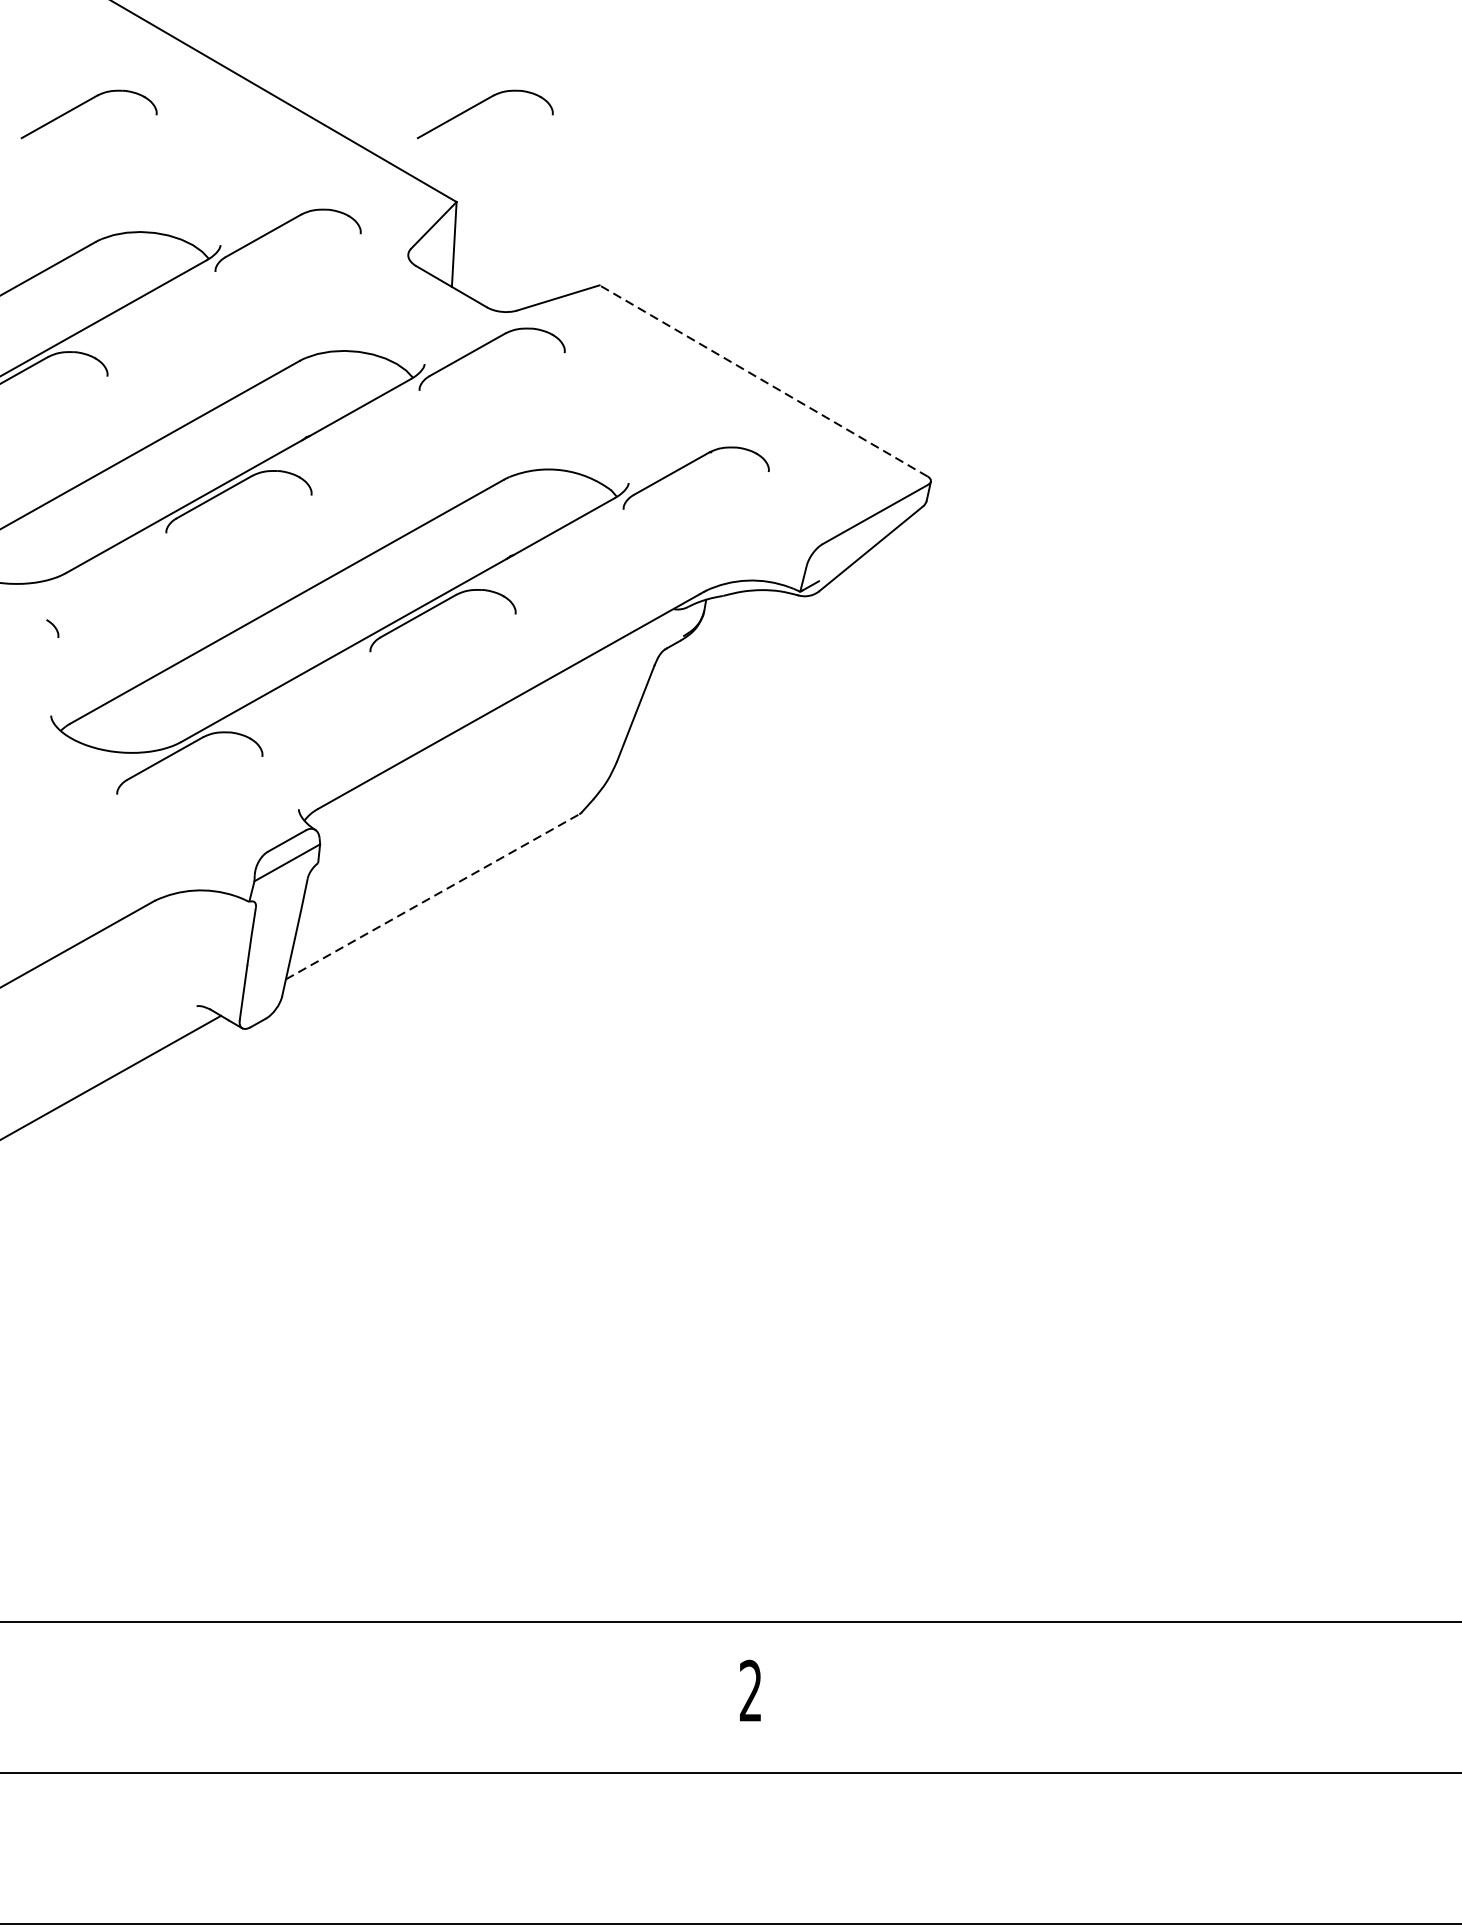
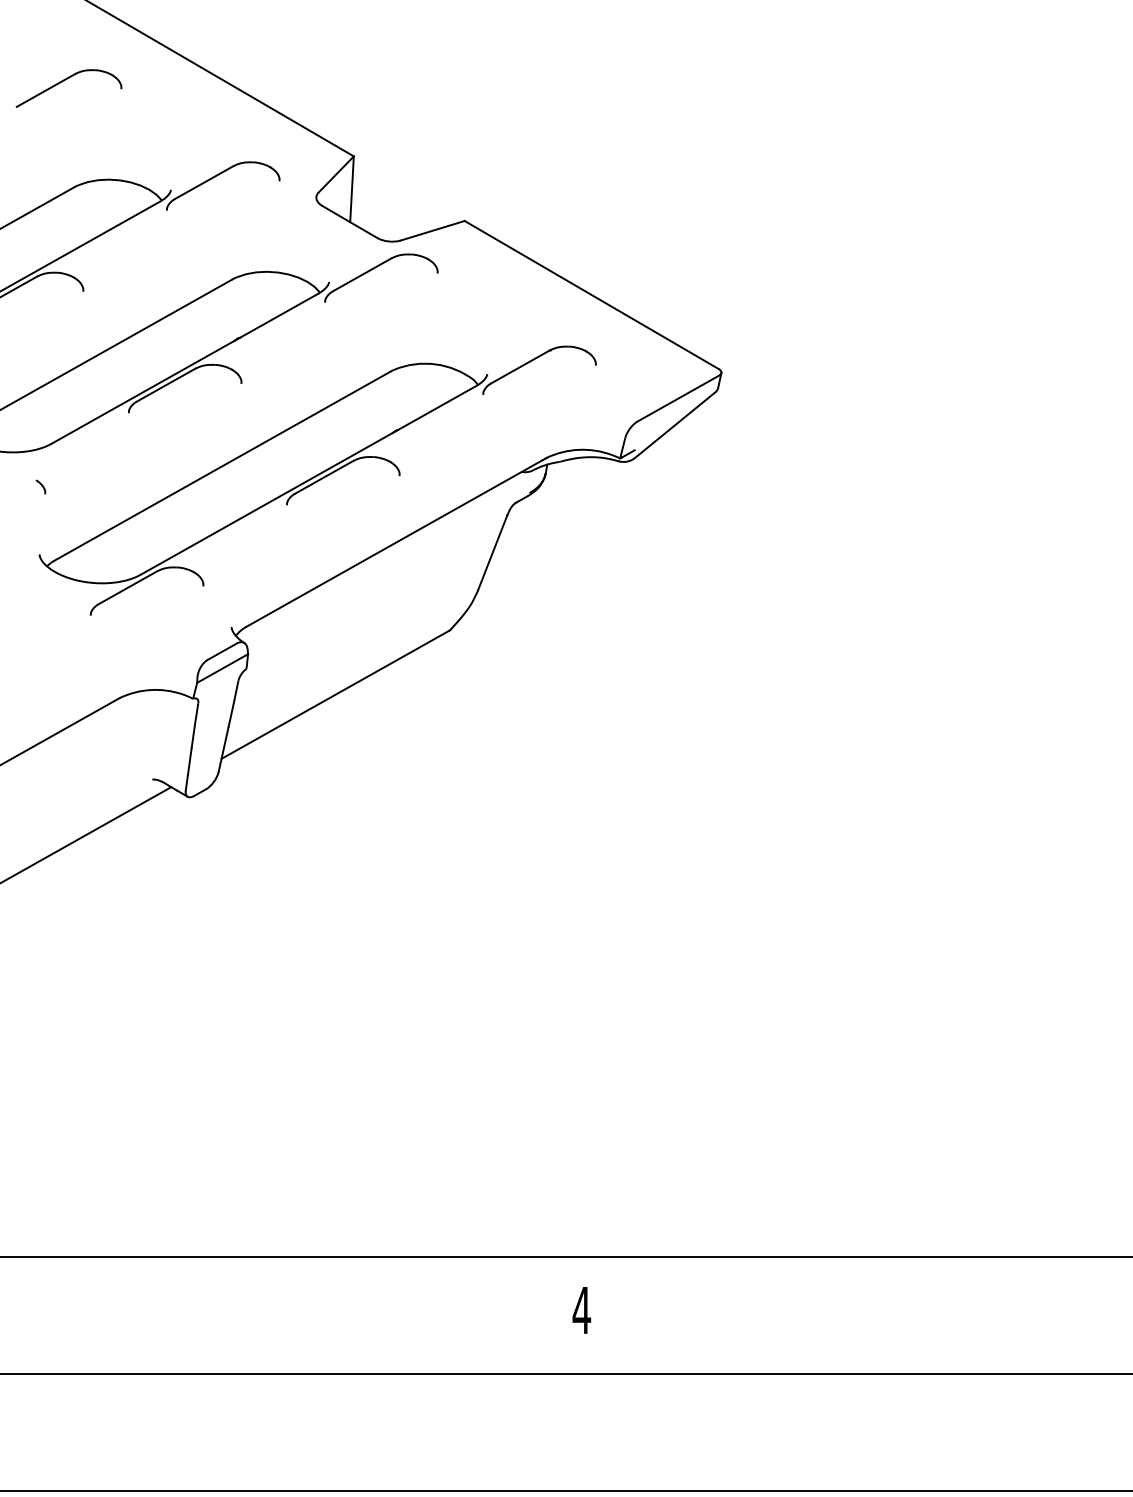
part: (479, 105) -> (371, 81), removed
line: (763, 380) -> (591, 294), dashed -> solid
line: (432, 896) -> (335, 694), dashed -> solid
text: (750, 1689) -> (581, 1309), 2 -> 4

